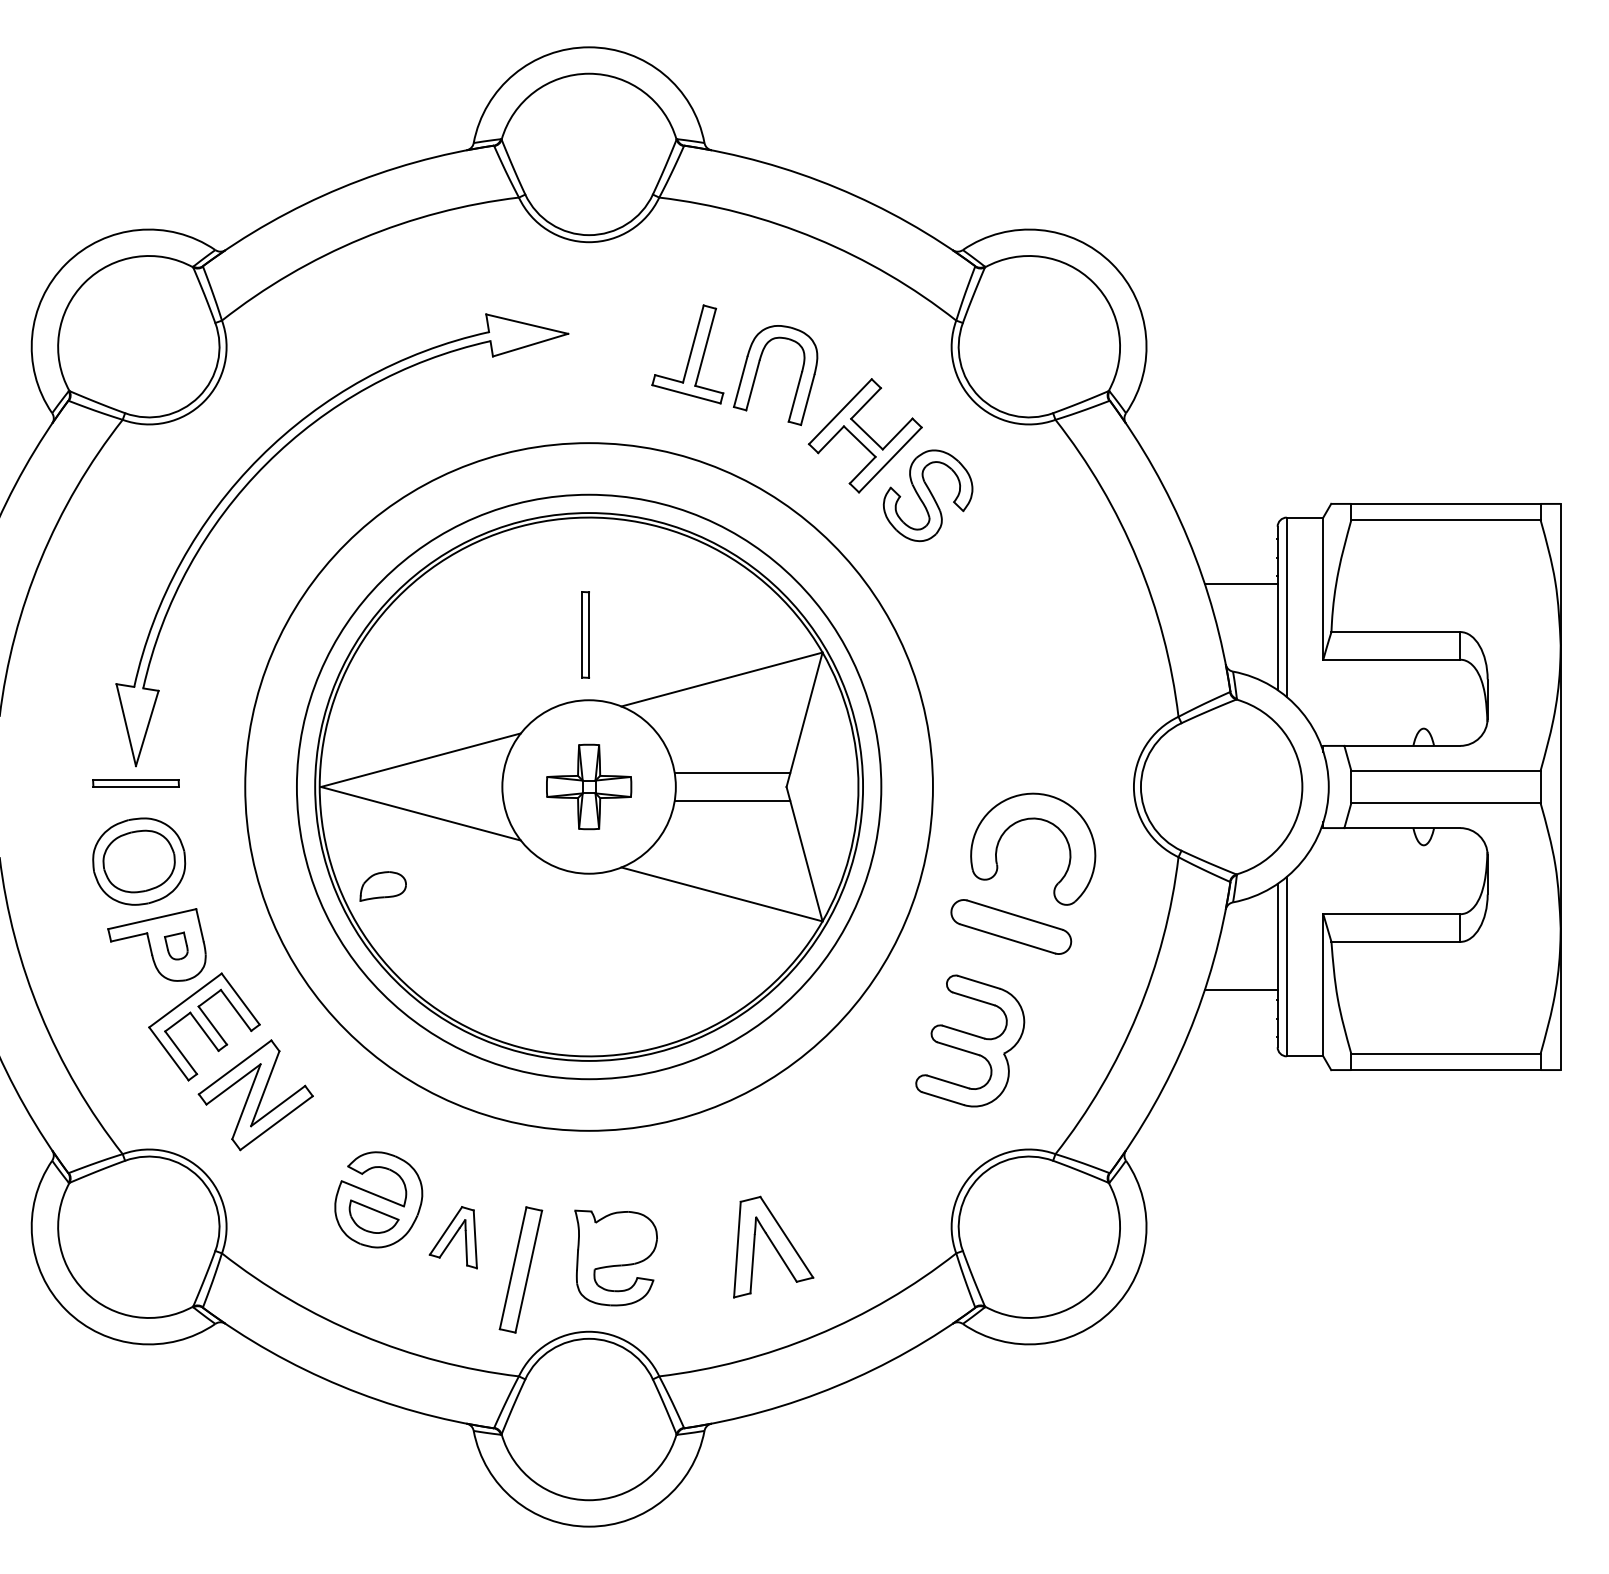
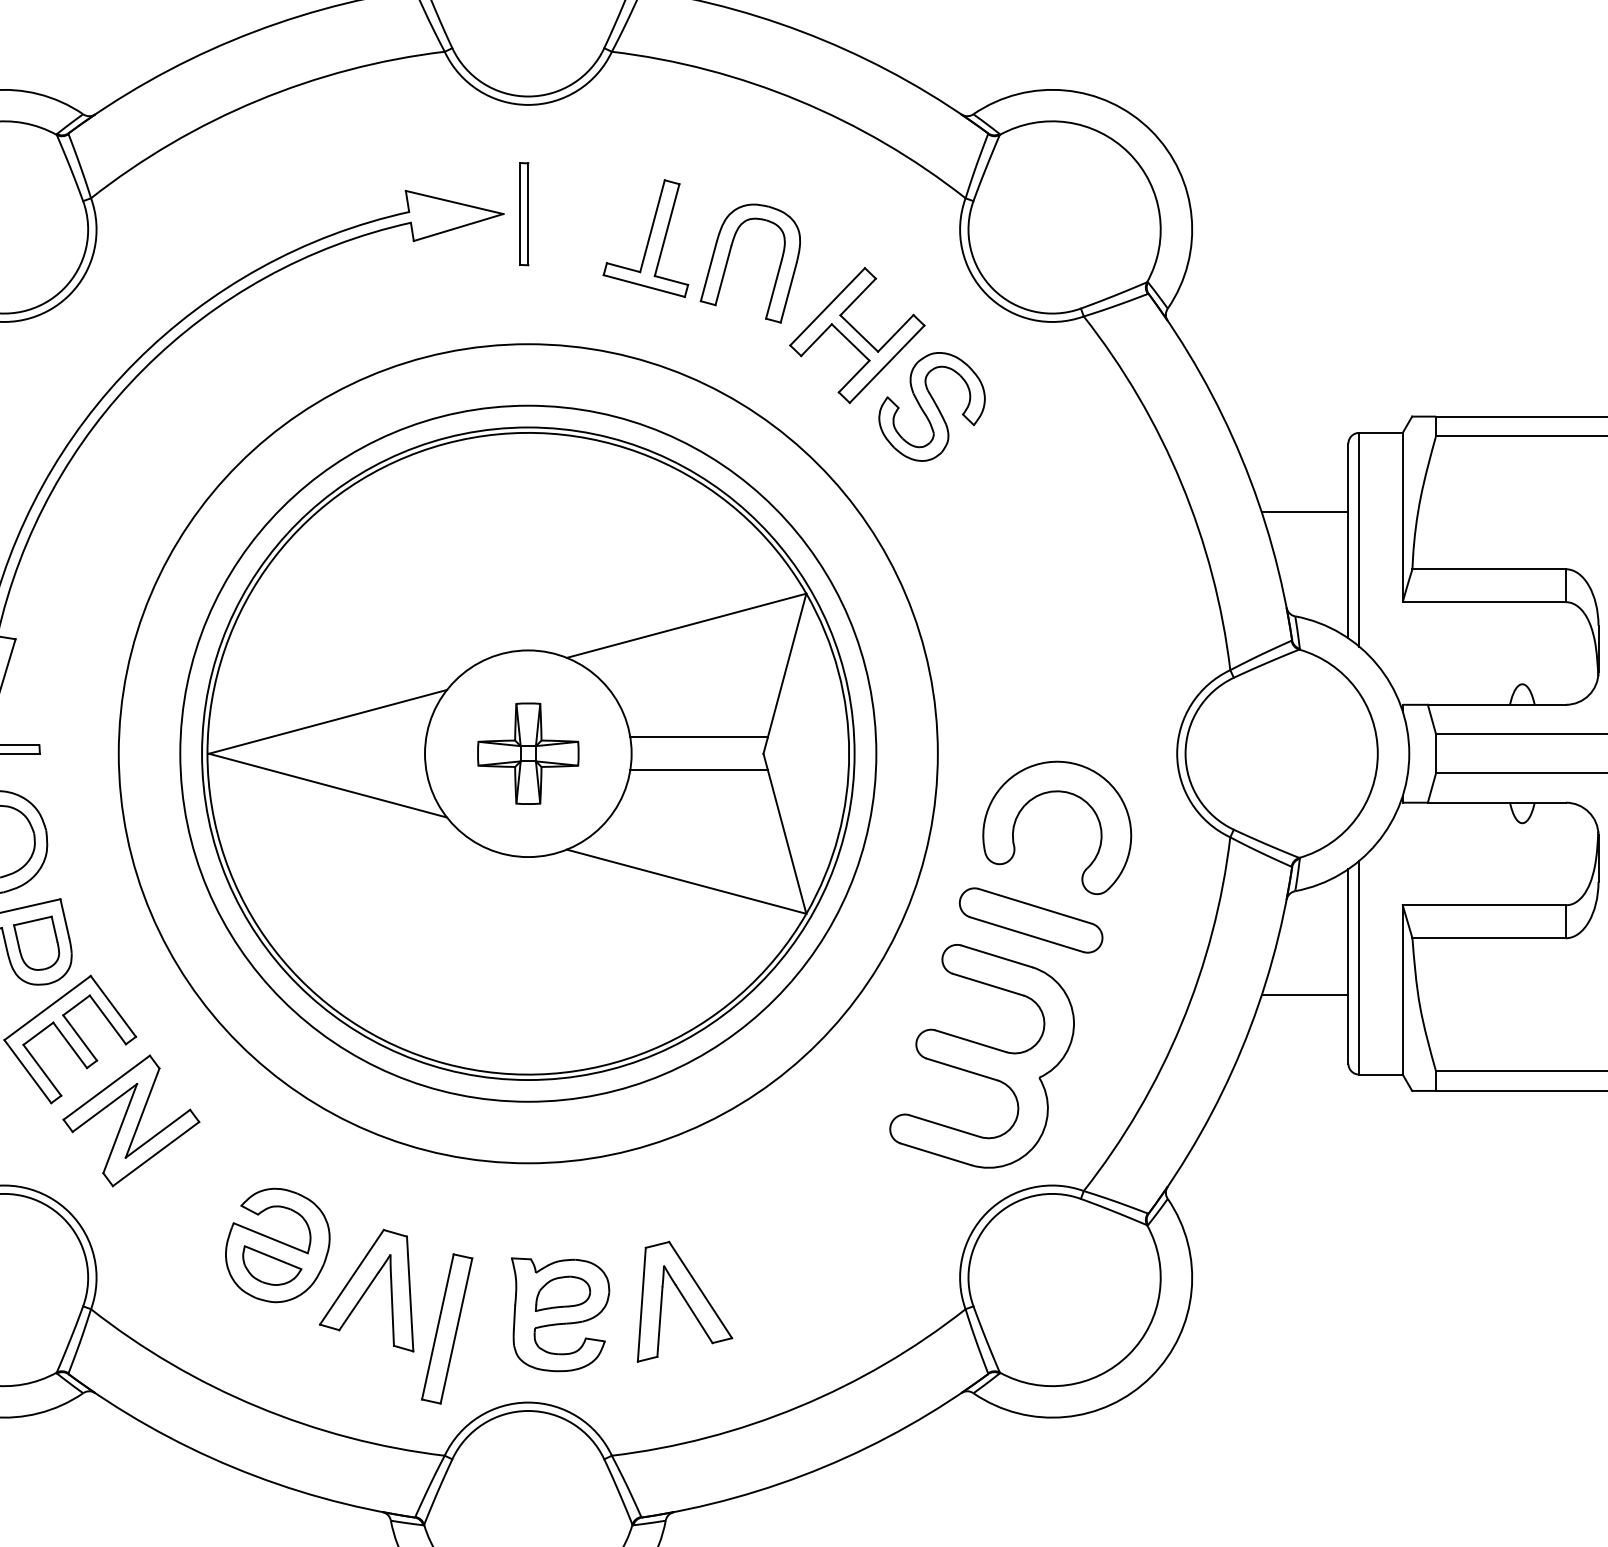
part: (585, 634) -> (524, 213), moved
part: (382, 886) -> (562, 1293), moved
part: (176, 945) -> (36, 942), size x1.67
part: (970, 1040) -> (982, 1055), size x1.43
part: (453, 1237) -> (366, 1290), size x1.67
part: (773, 1246) -> (684, 1301), moved

